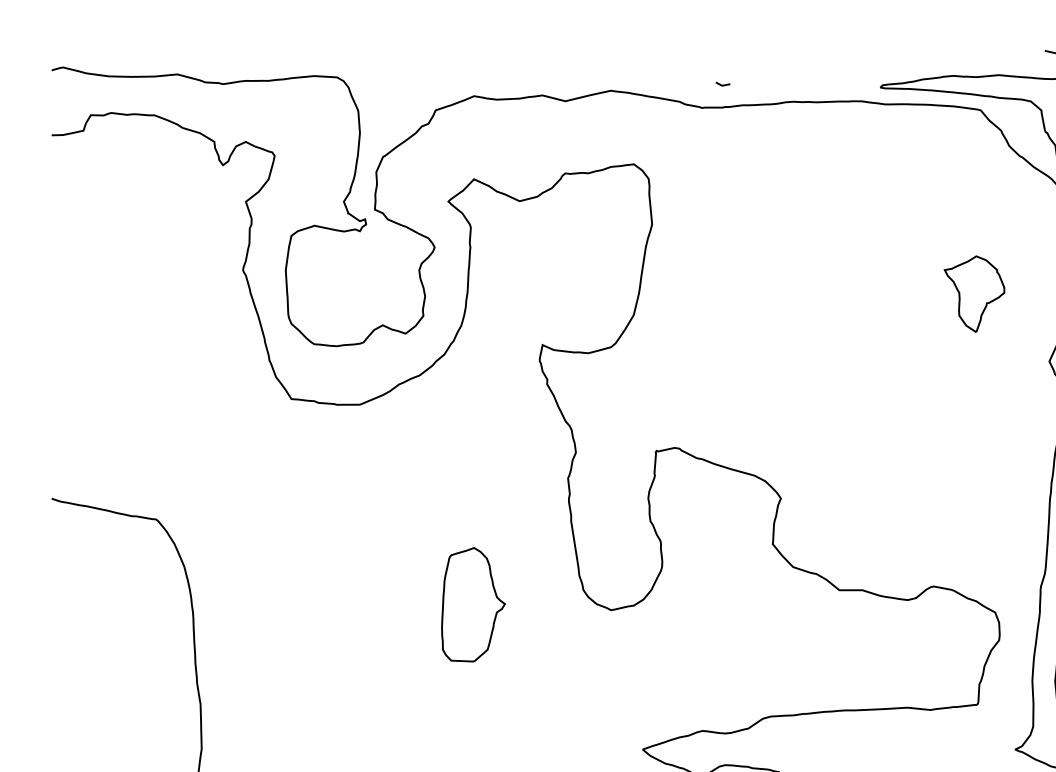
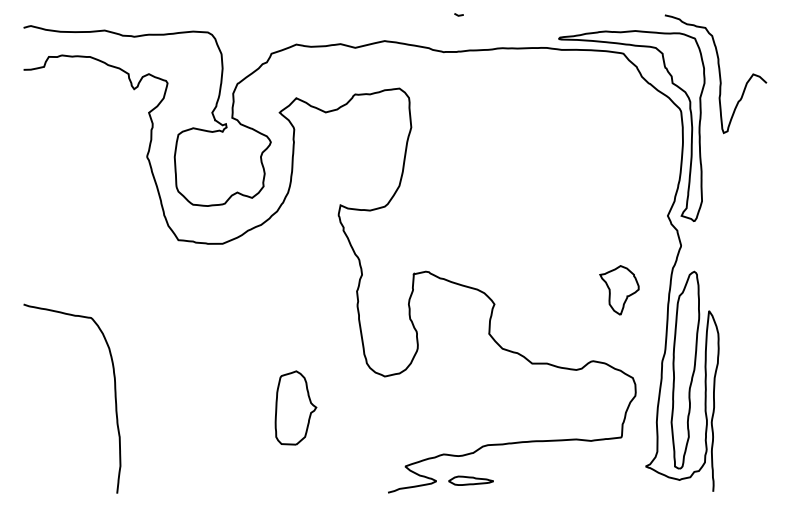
line: (722, 83) -> (458, 14), moved
part: (974, 294) -> (619, 290), moved
part: (472, 604) -> (295, 407), moved

